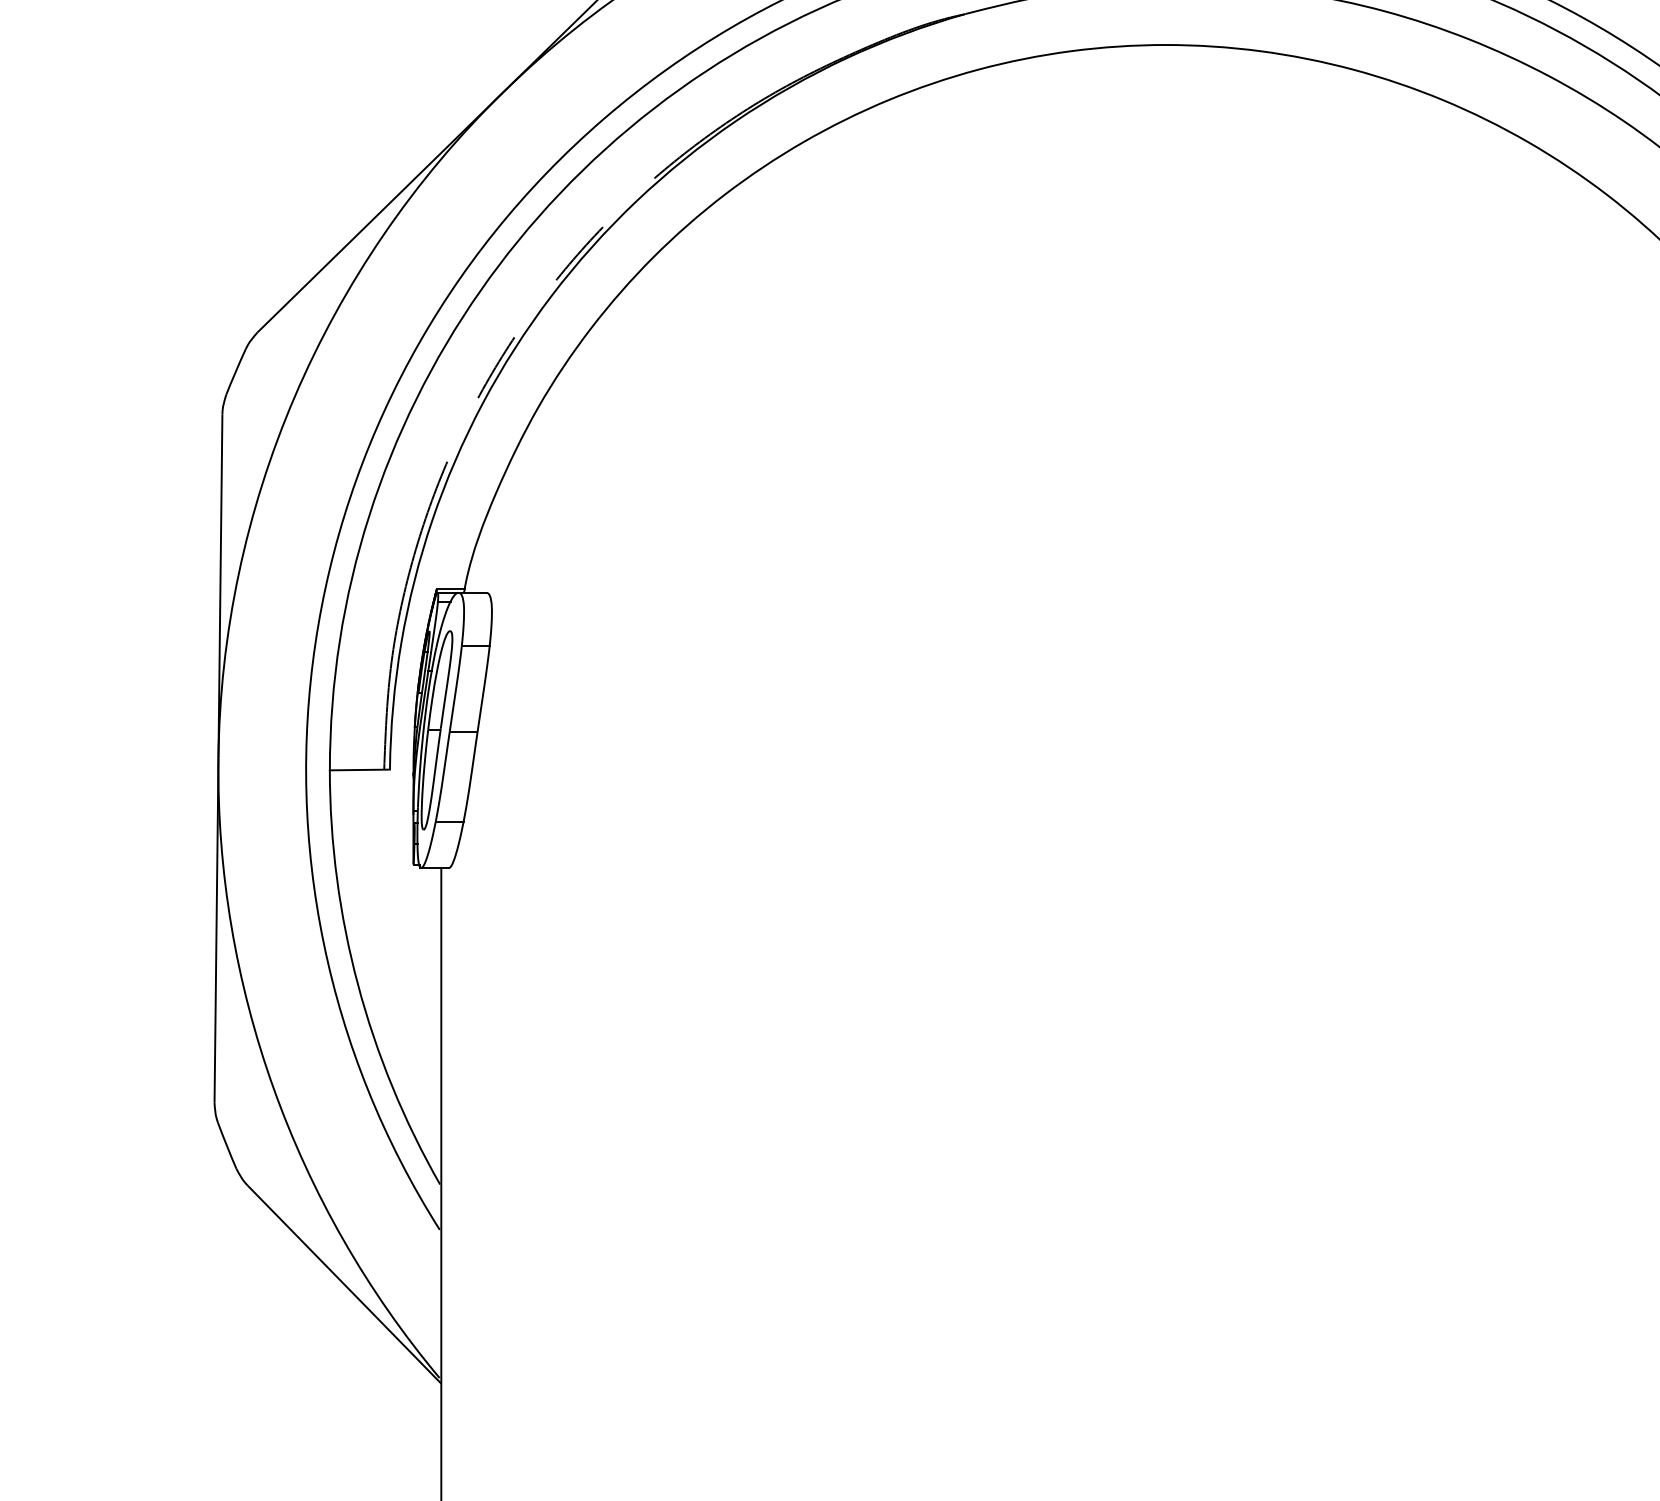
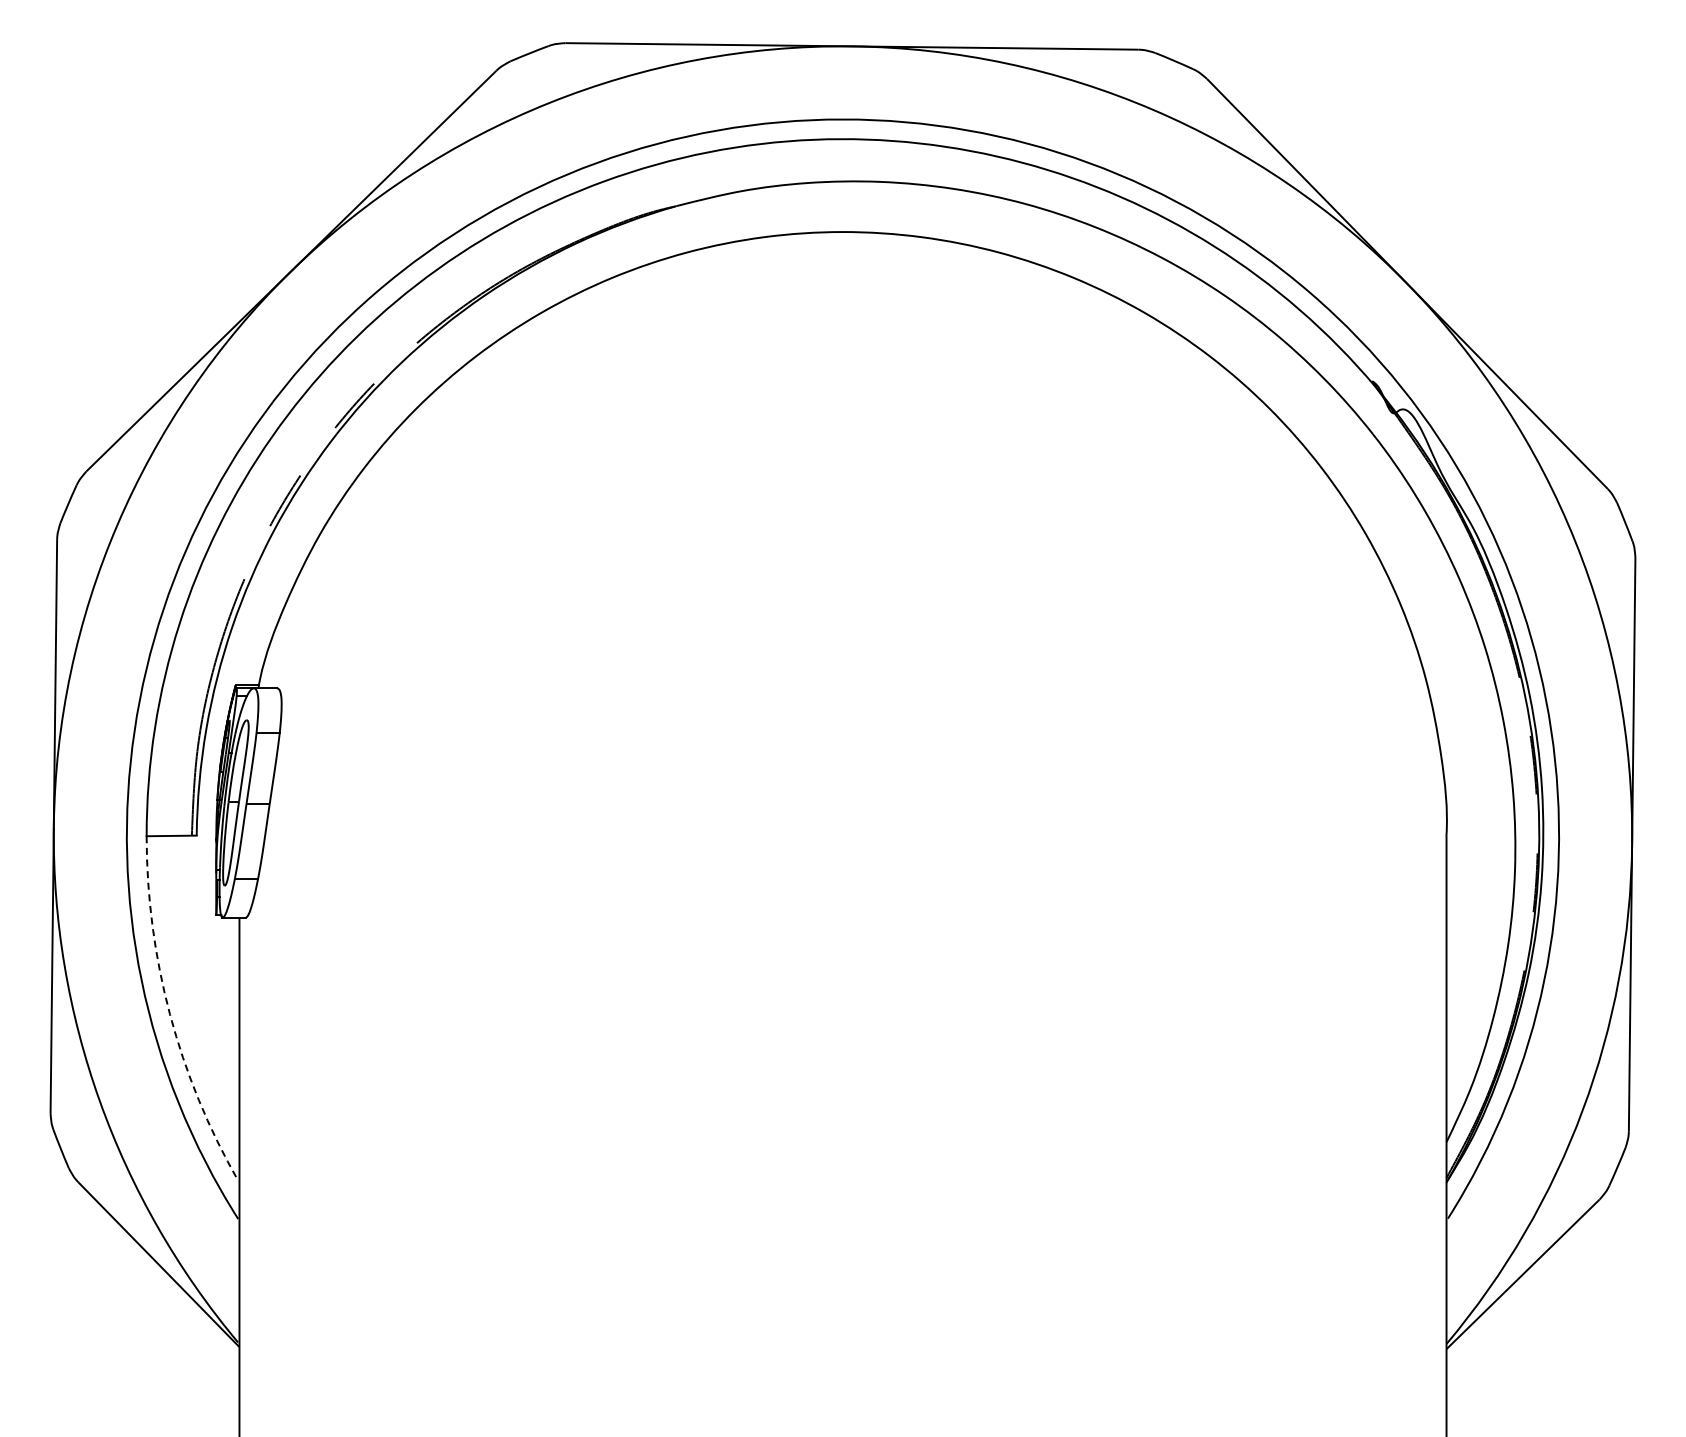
arc: (358, 984) -> (170, 1014), solid -> dashed

